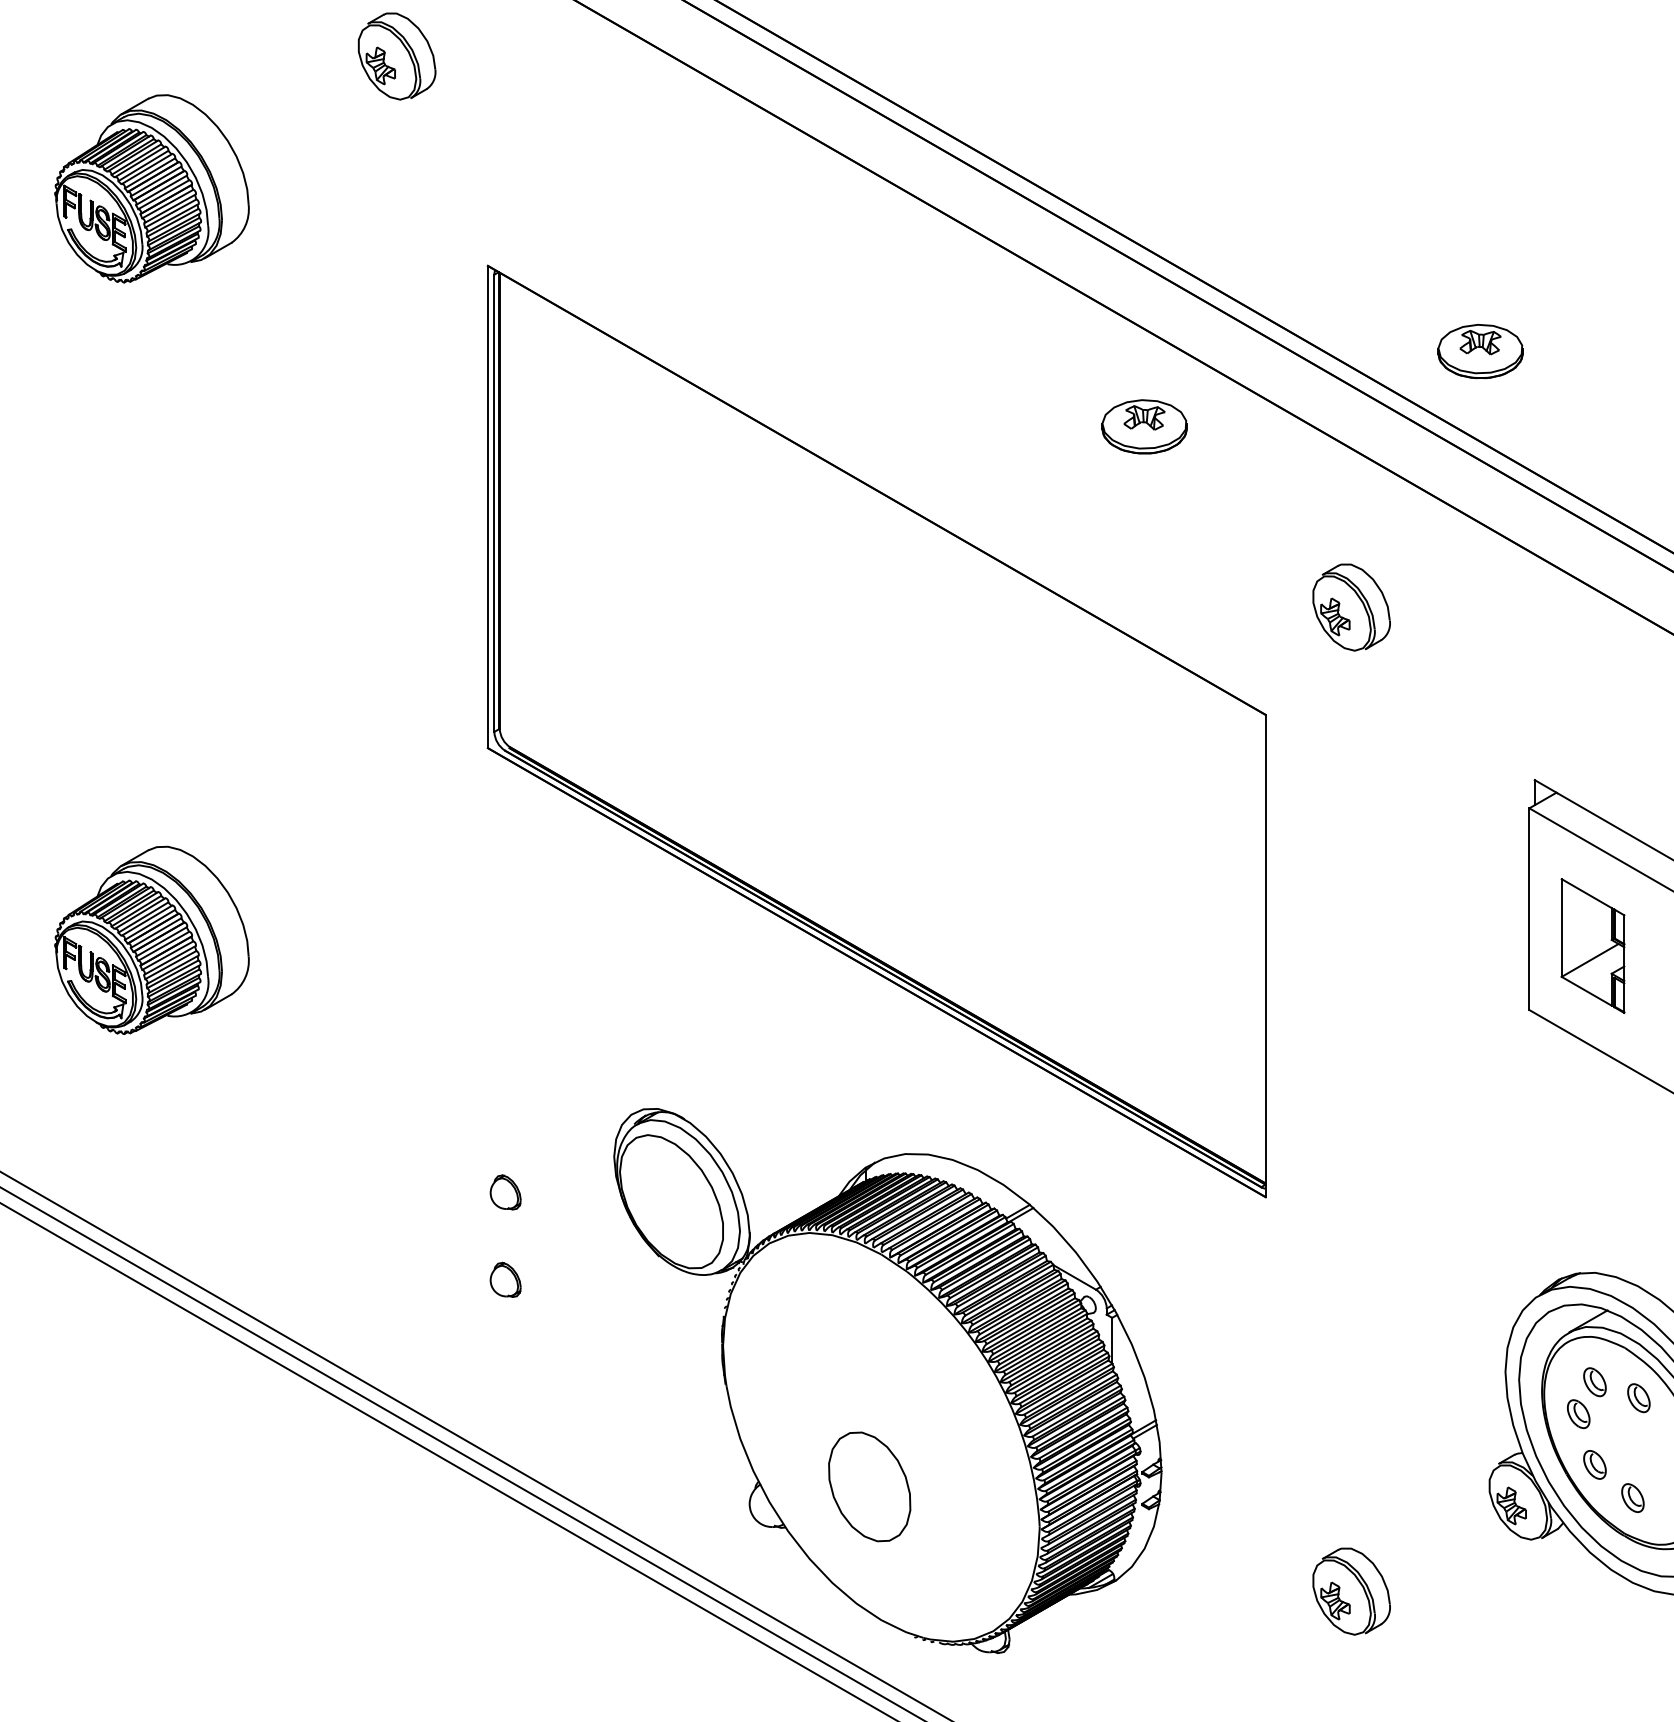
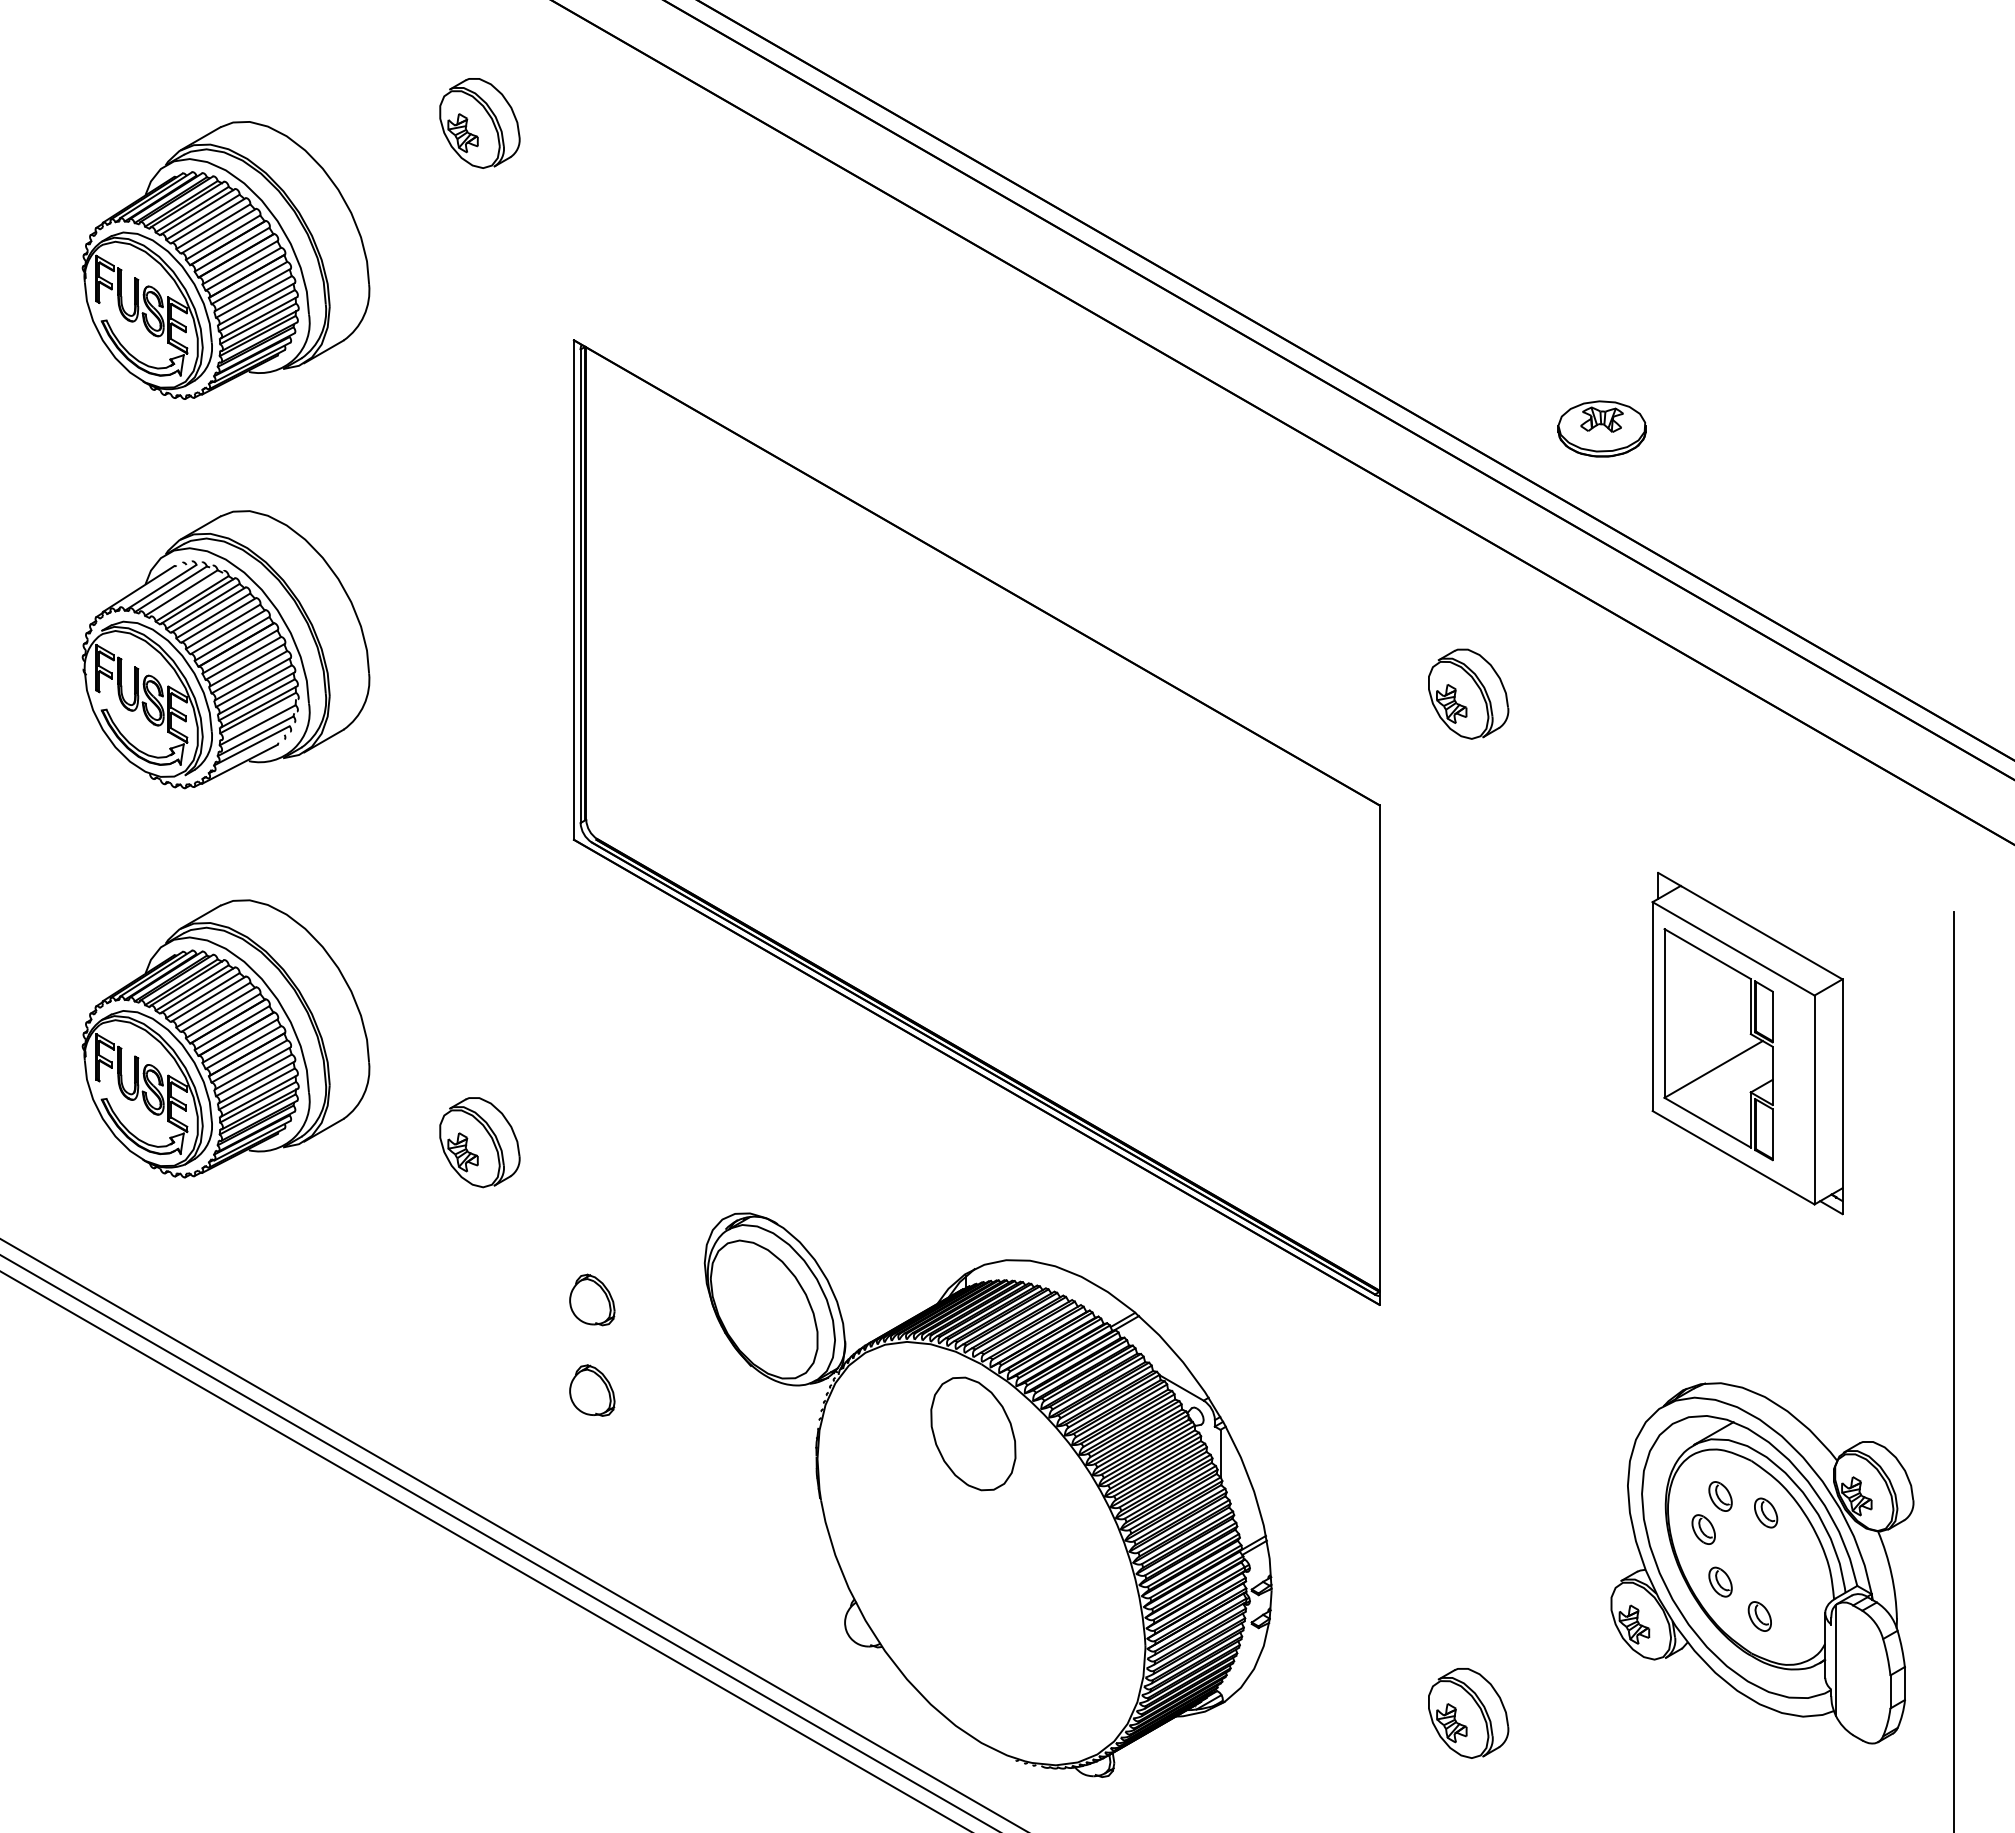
part: (151, 188) -> (225, 260), size x1.43
part: (1144, 426) -> (1253, 506), removed
part: (151, 564) -> (225, 649), added
part: (151, 940) -> (225, 1038), size x1.43
part: (1592, 945) -> (1718, 1044), size x1.67
part: (396, 1040) -> (479, 1142), added
part: (505, 1192) -> (592, 1299), size x1.43
part: (505, 1279) -> (592, 1390), size x1.43
part: (869, 1486) -> (973, 1433), moved

